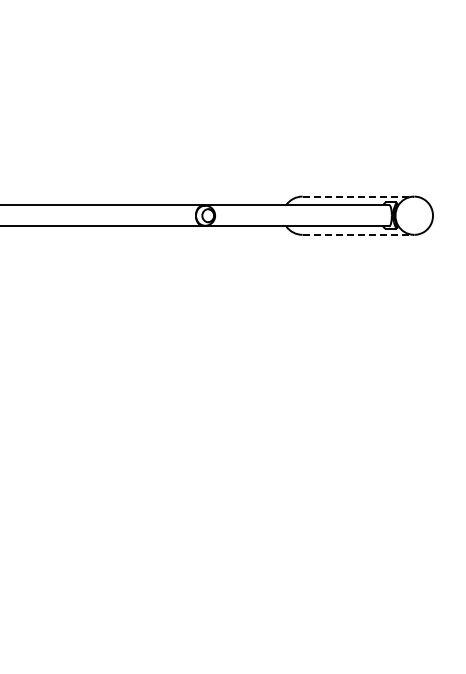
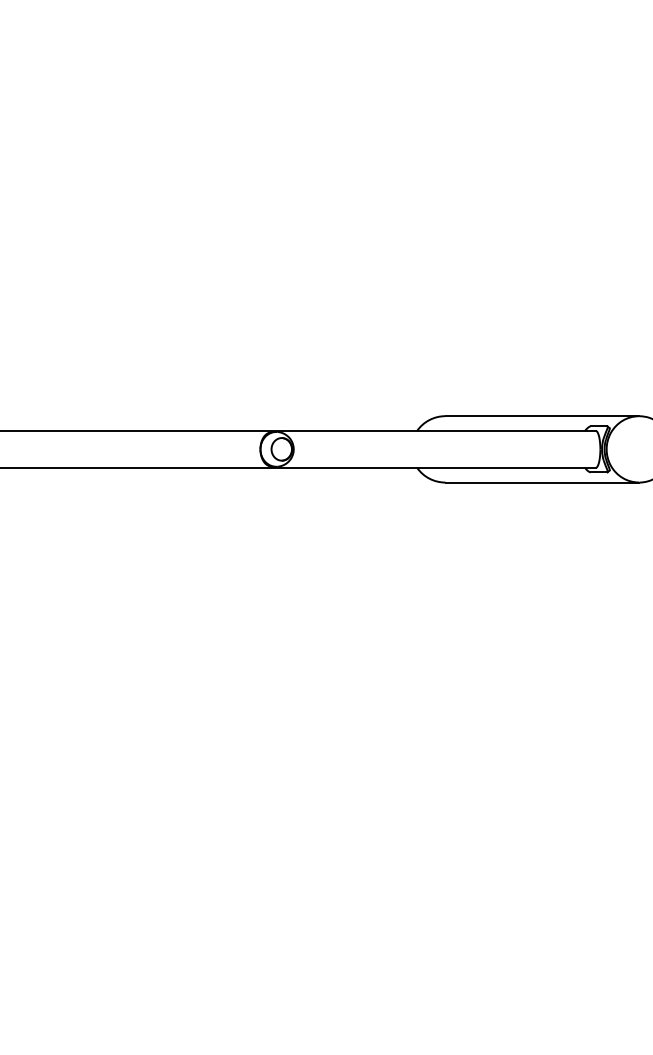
line: (358, 196) -> (542, 416), dashed -> solid
line: (358, 234) -> (542, 481), dashed -> solid

